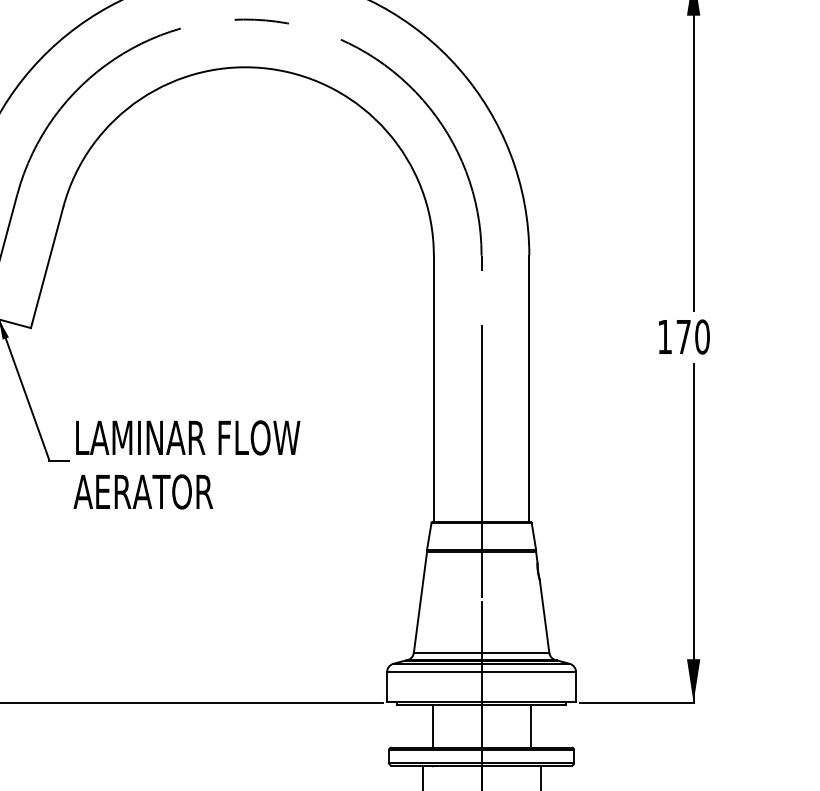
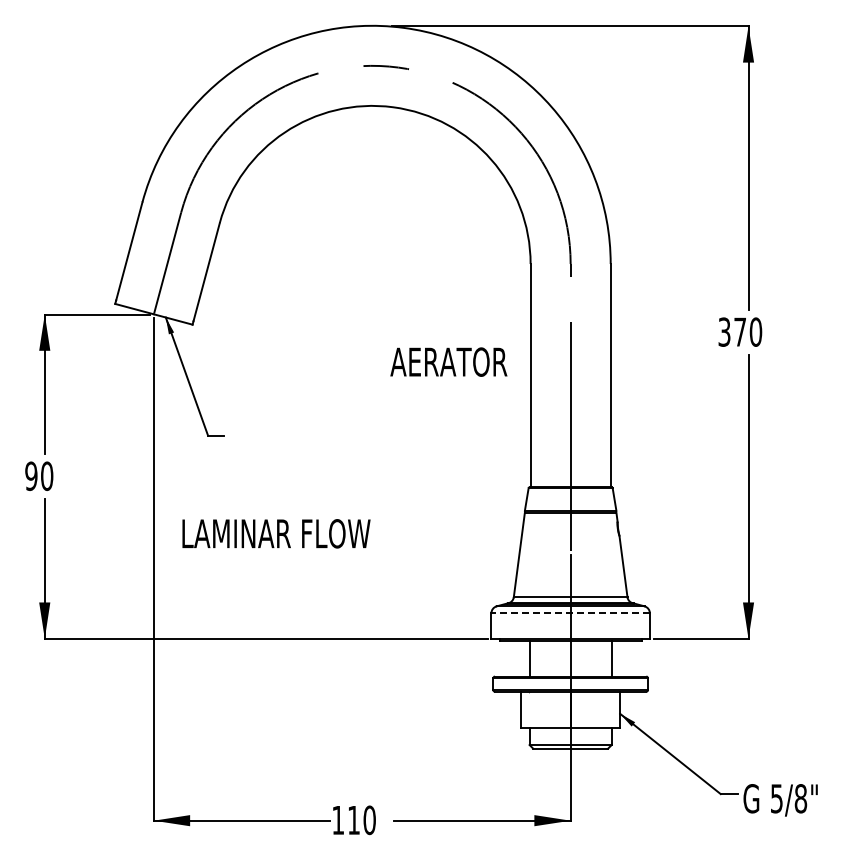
text: (664, 336) -> (724, 331), 170 -> 370
text: (188, 437) -> (276, 533), moved
text: (142, 491) -> (448, 361), moved
line: (481, 672) -> (570, 613), solid -> dashed

